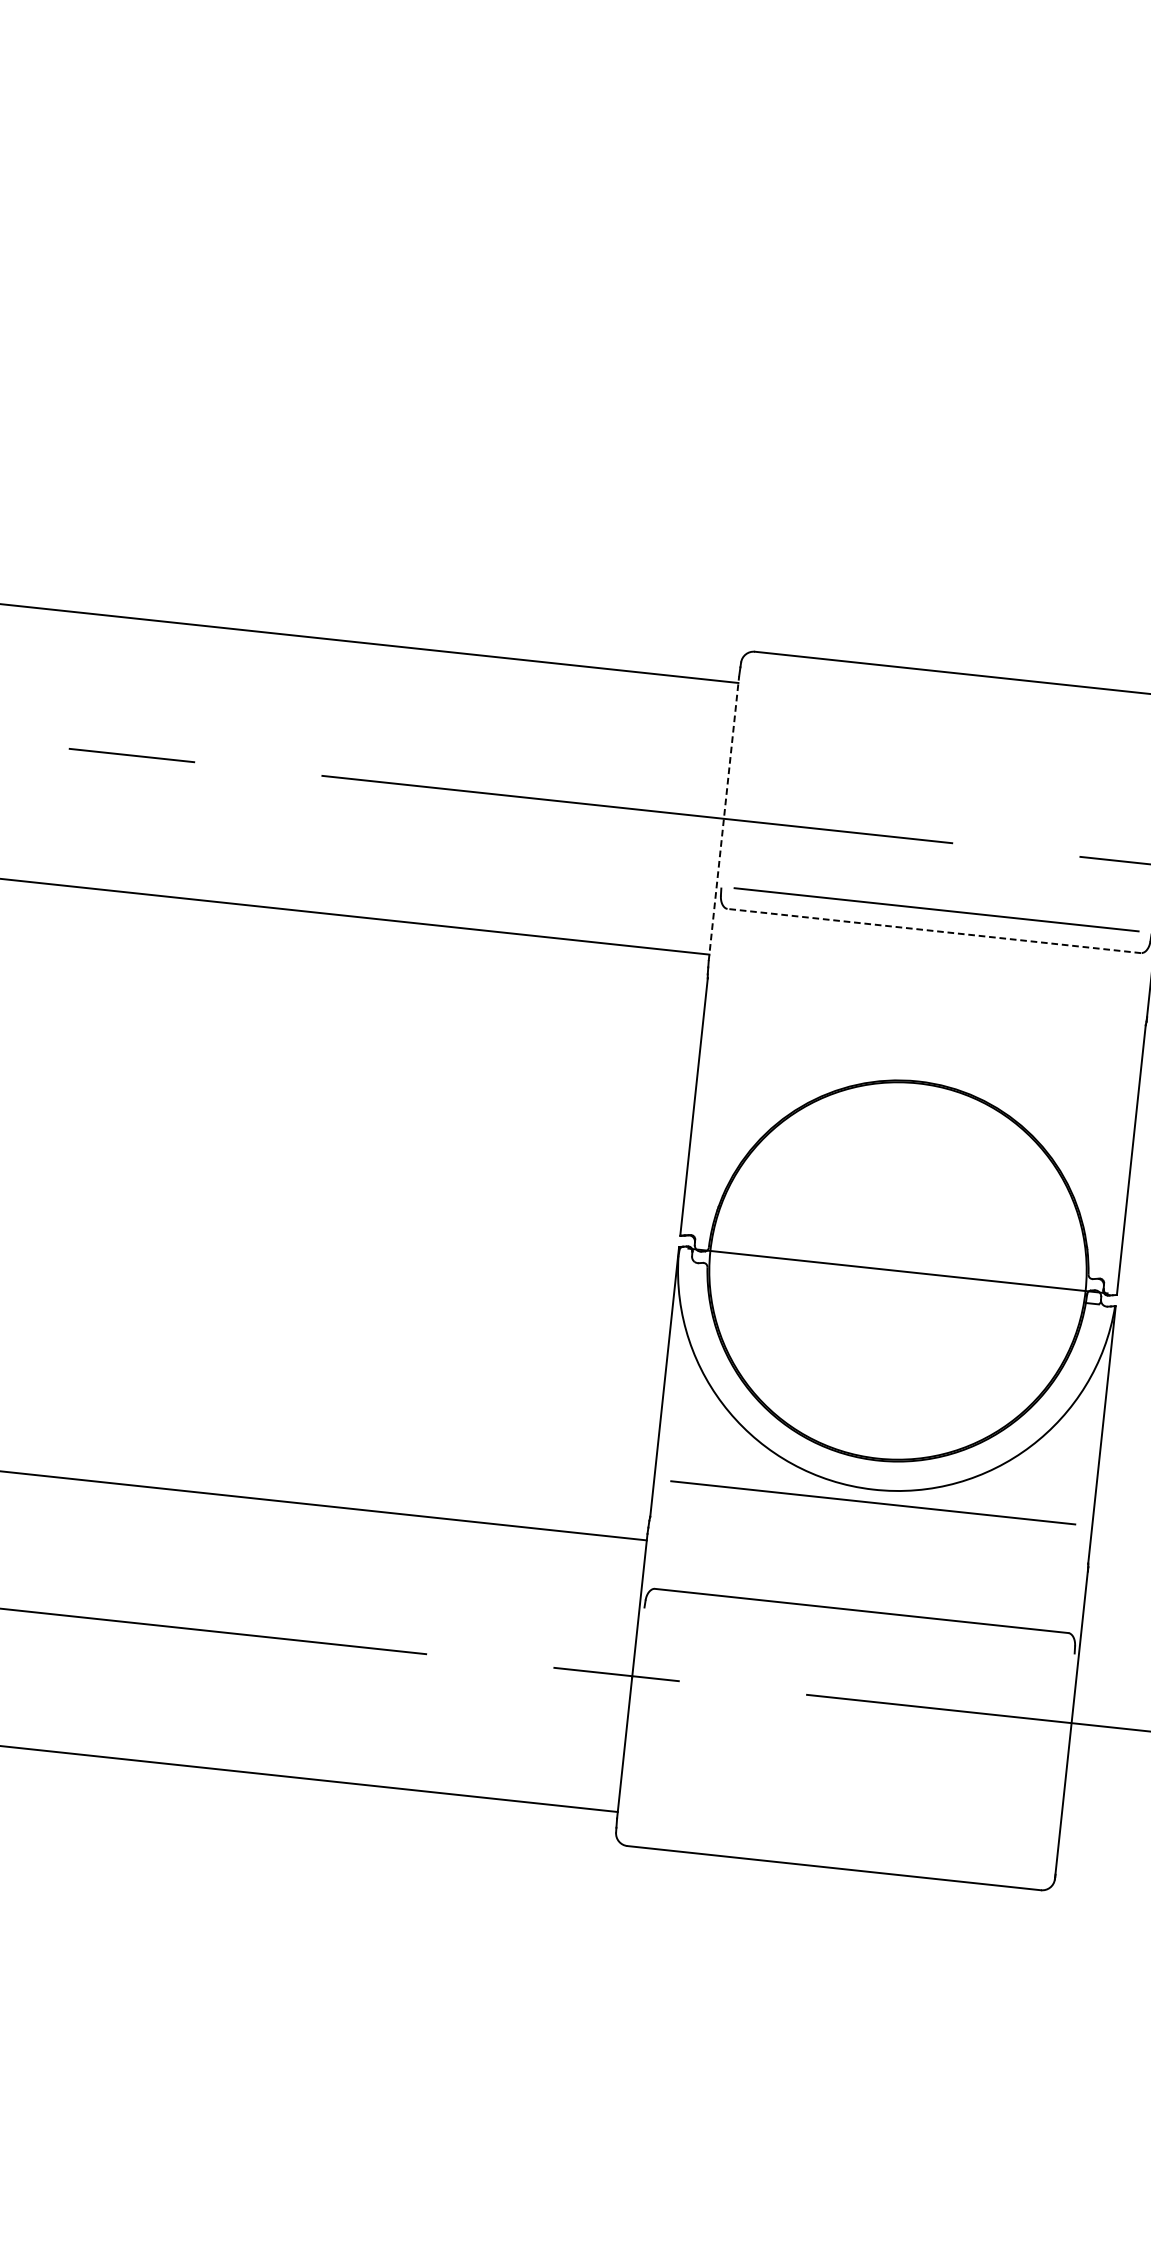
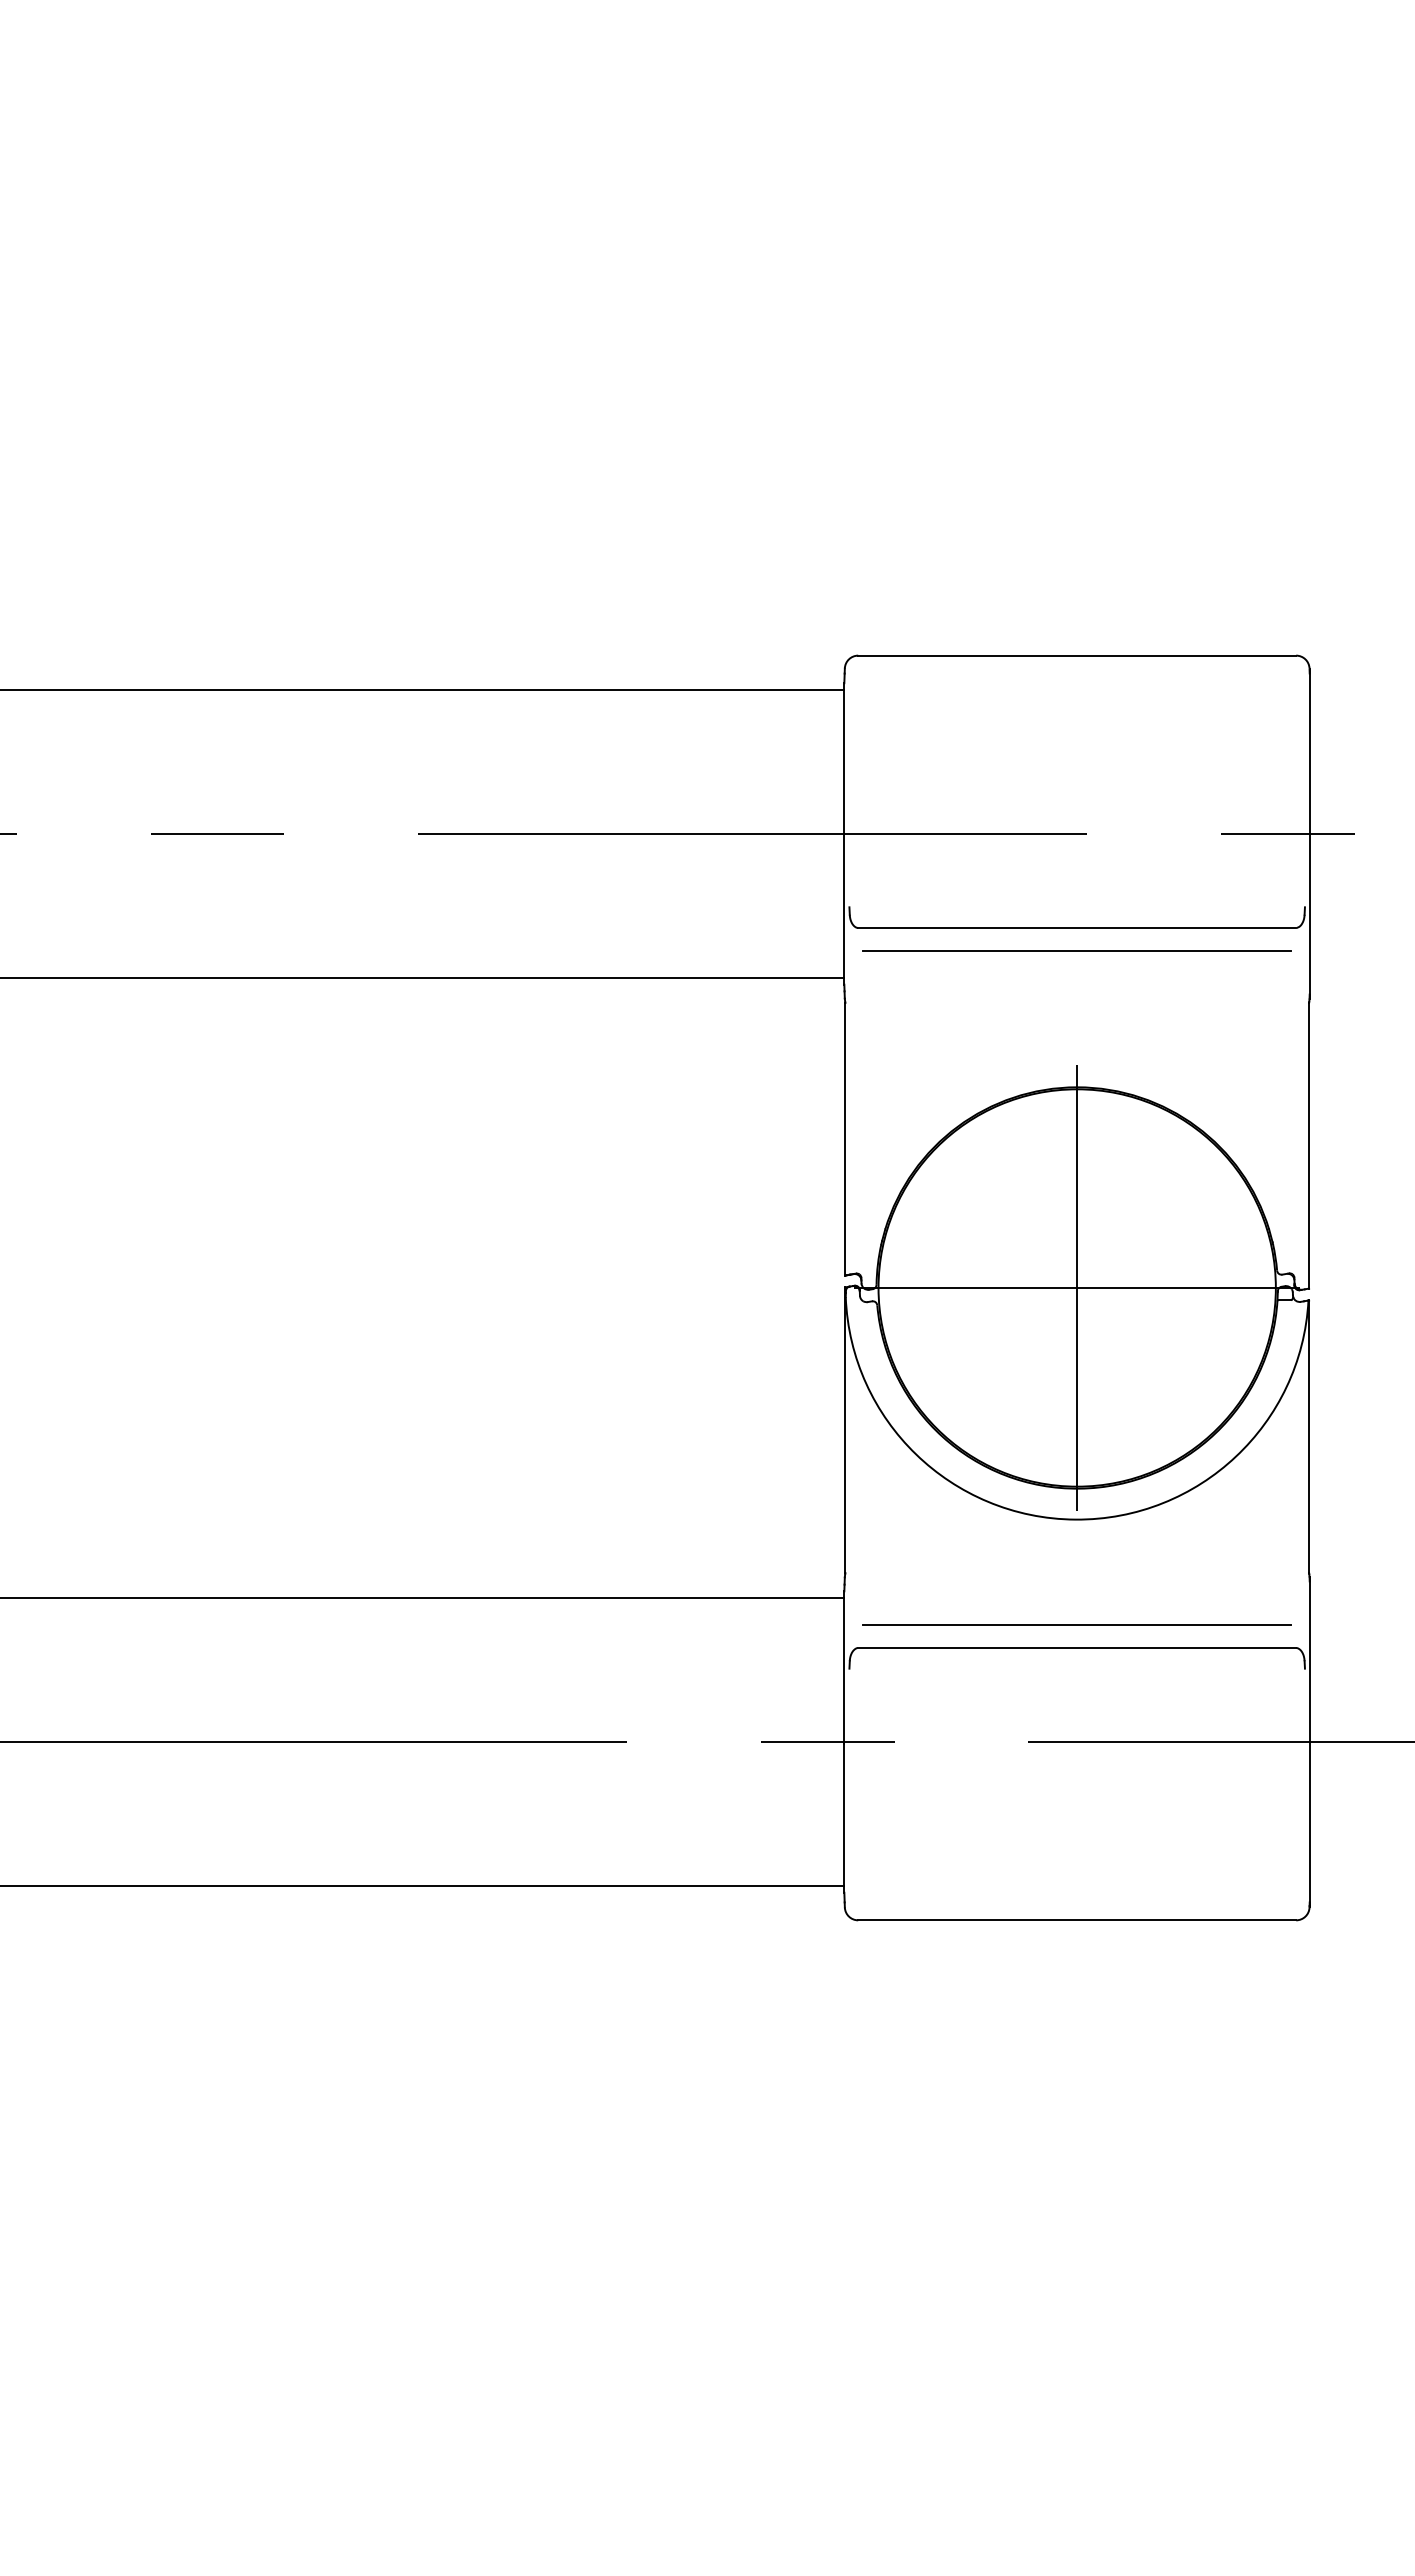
line: (724, 818) -> (844, 833), dashed -> solid
line: (936, 908) -> (1076, 950), moved
line: (934, 930) -> (1077, 927), dashed -> solid
line: (898, 1270) -> (1077, 1287), added
line: (872, 1502) -> (1076, 1624), moved

